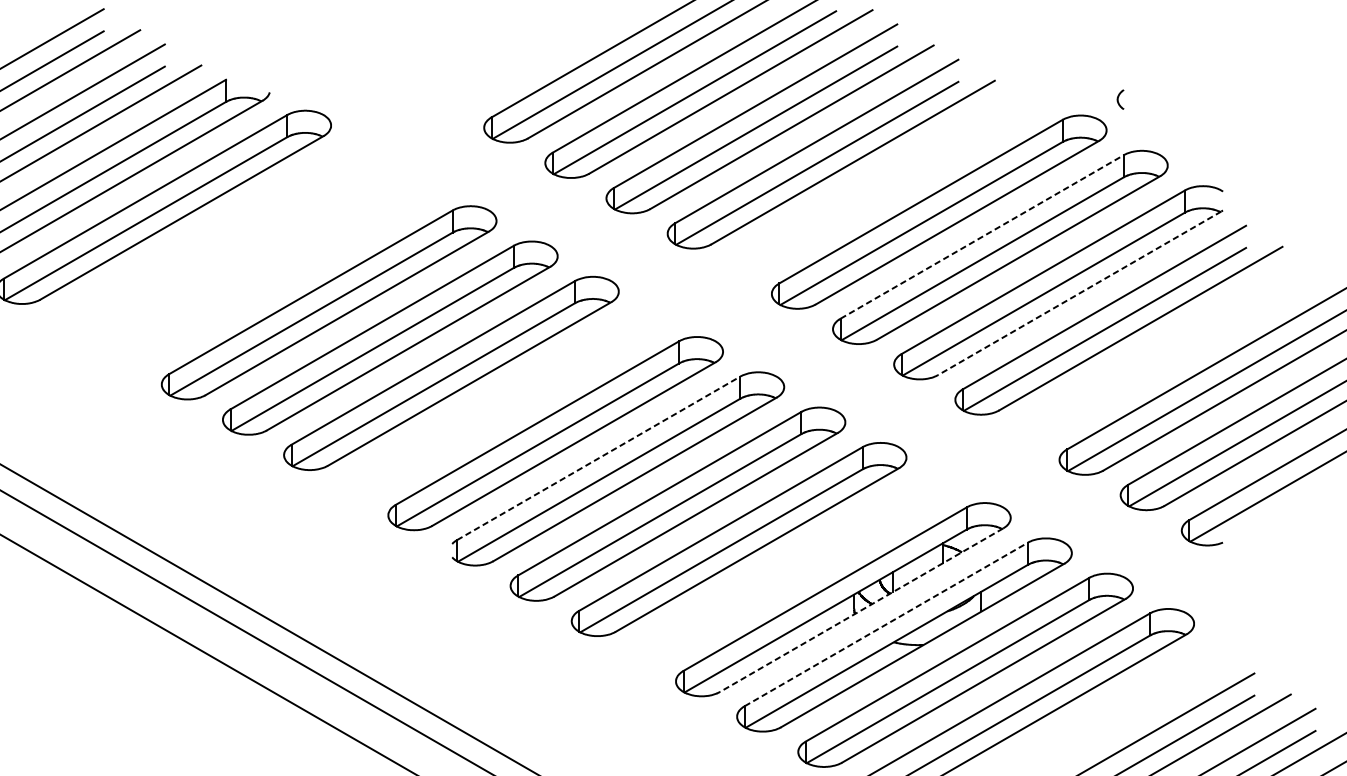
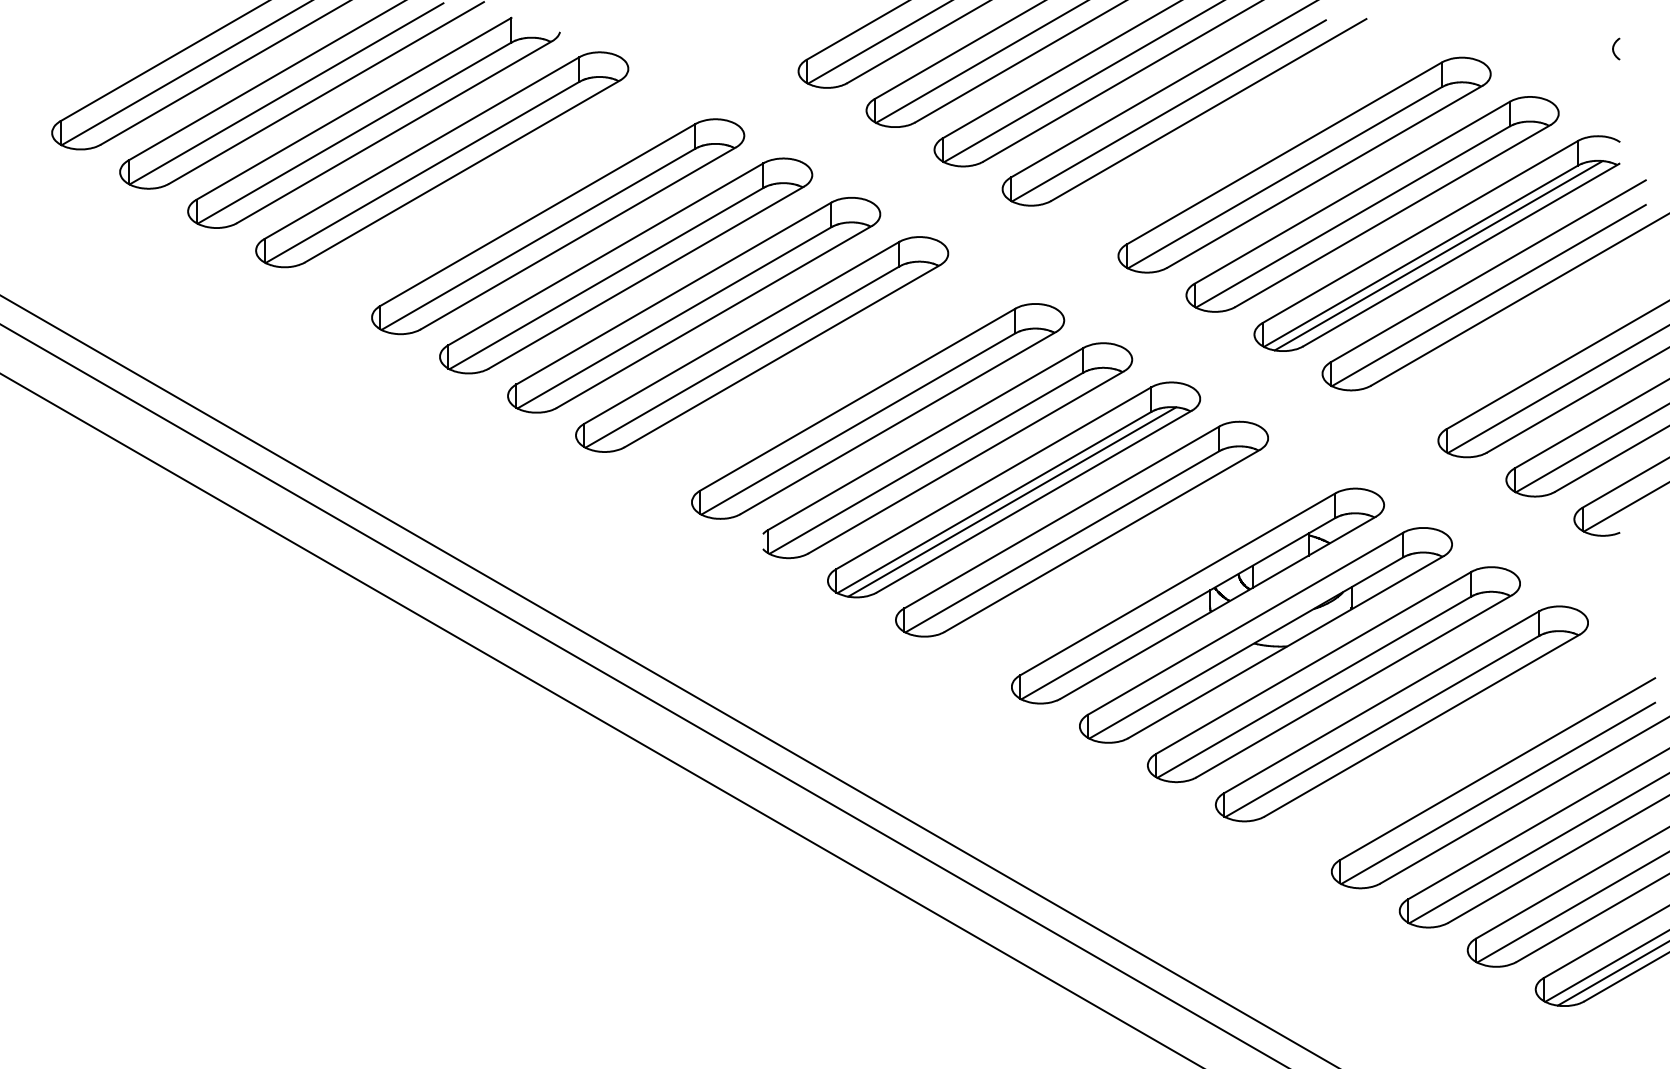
curve: (1118, 98) -> (1614, 47), moved
line: (982, 236) -> (1352, 192), dashed -> solid
part: (268, 267) -> (558, 226), added
line: (1059, 293) -> (1438, 255), added
line: (1079, 293) -> (1460, 255), dashed -> solid
line: (598, 457) -> (925, 438), dashed -> solid
line: (676, 514) -> (1012, 501), added
line: (861, 609) -> (1218, 607), dashed -> solid
line: (886, 624) -> (1245, 623), dashed -> solid

